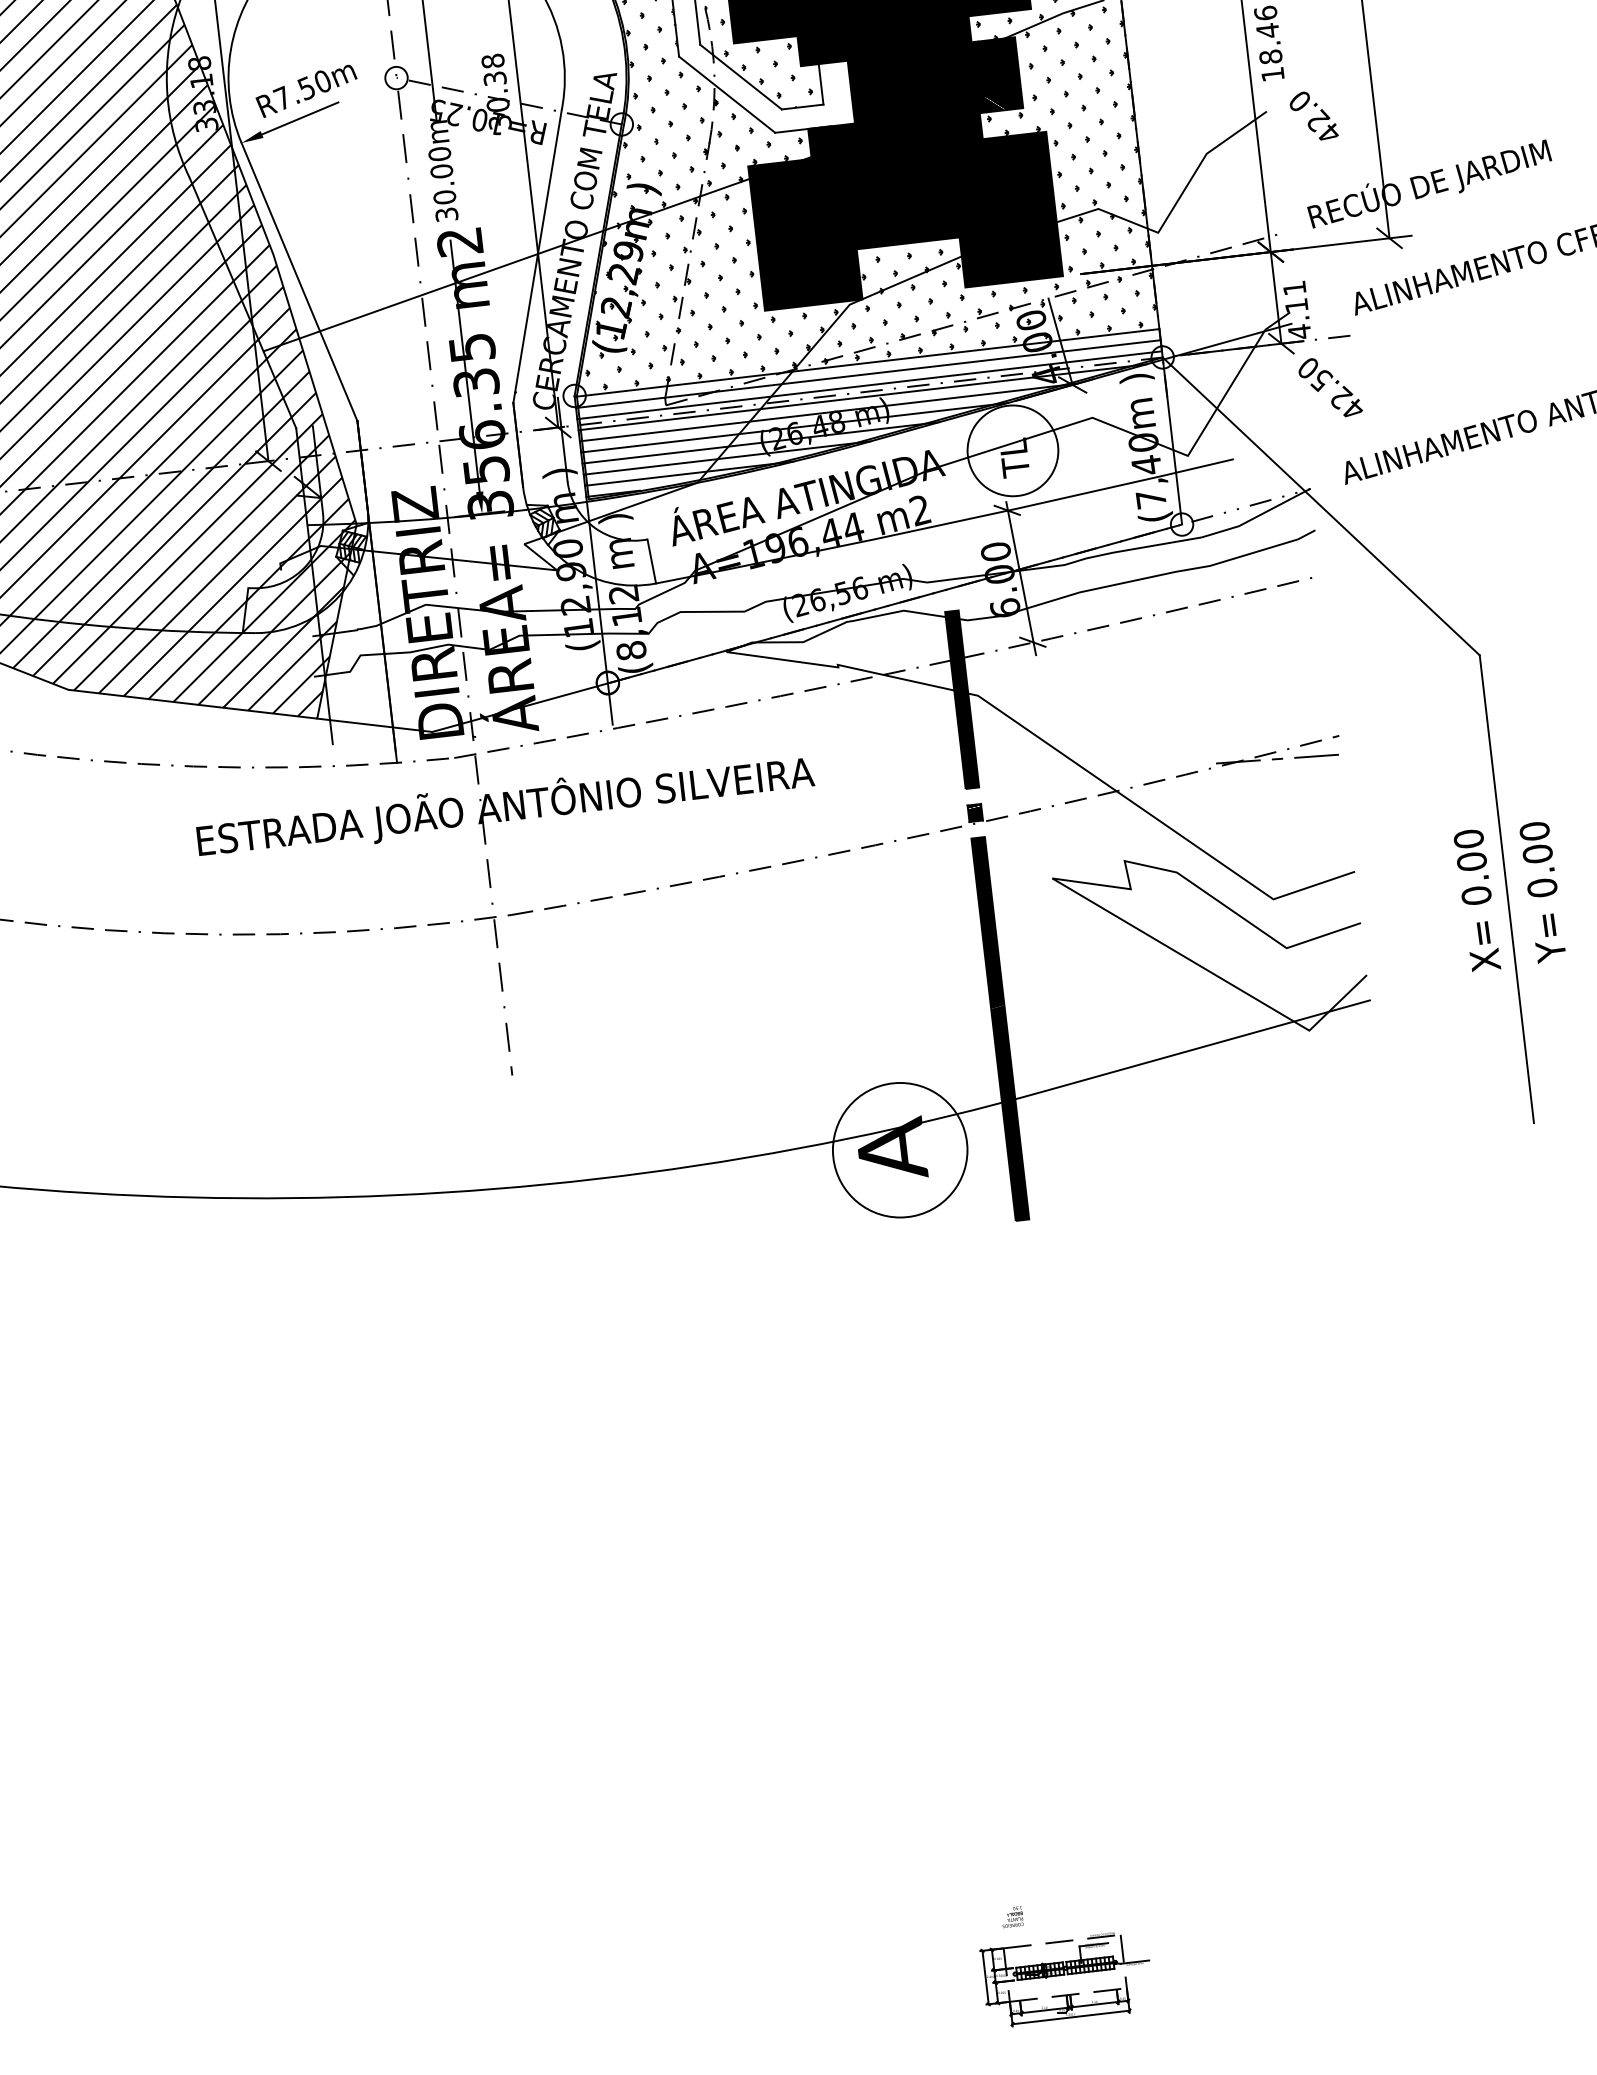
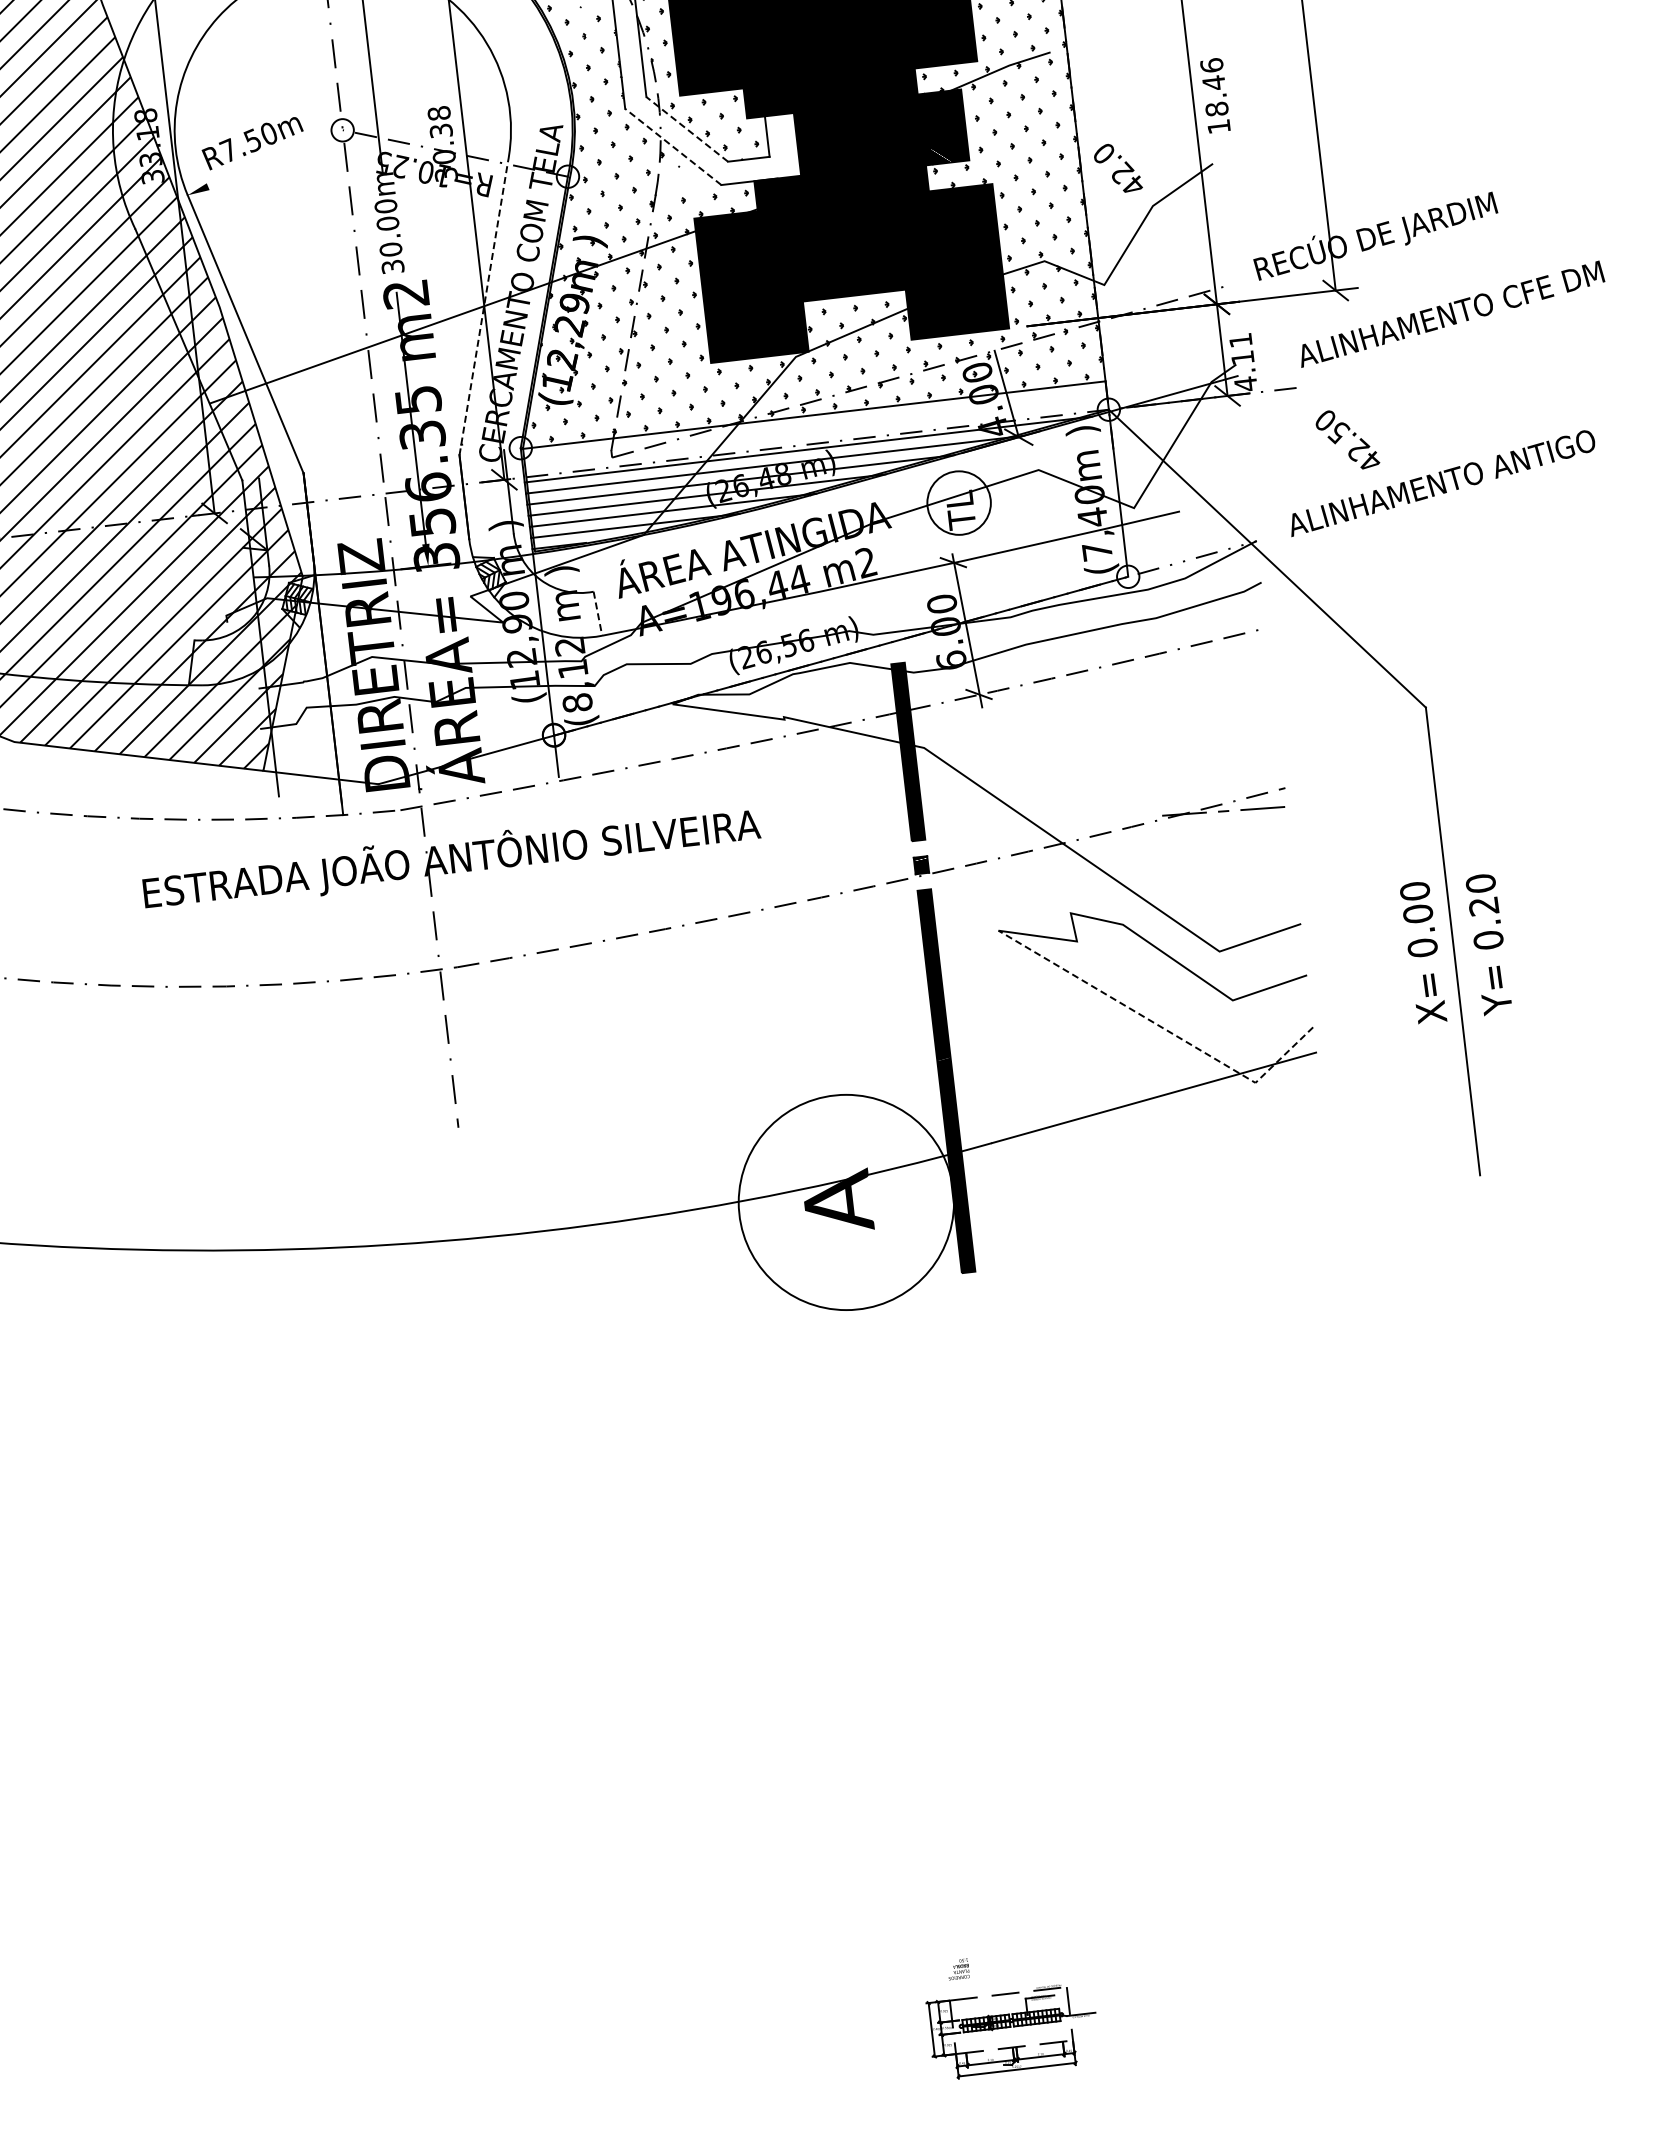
line: (740, 77) -> (686, 129), solid -> dashed
line: (726, 94) -> (672, 146), solid -> dashed
text: (1314, 116) -> (1118, 168), moved
line: (300, 118) -> (246, 170), removed
hatch: (733, 124) -> (679, 176), removed
line: (537, 256) -> (483, 308), solid -> dashed
line: (868, 374) -> (814, 426), removed
line: (869, 385) -> (815, 437), removed
text: (1330, 387) -> (1347, 439), moved
circle: (1012, 450) -> (958, 502), size x0.7
line: (652, 562) -> (598, 614), solid -> dashed
text: (1538, 854) -> (1484, 906), 0.00 -> 0.20
line: (1215, 975) -> (1161, 1027), solid -> dashed
circle: (900, 1150) -> (846, 1202), size x1.6

